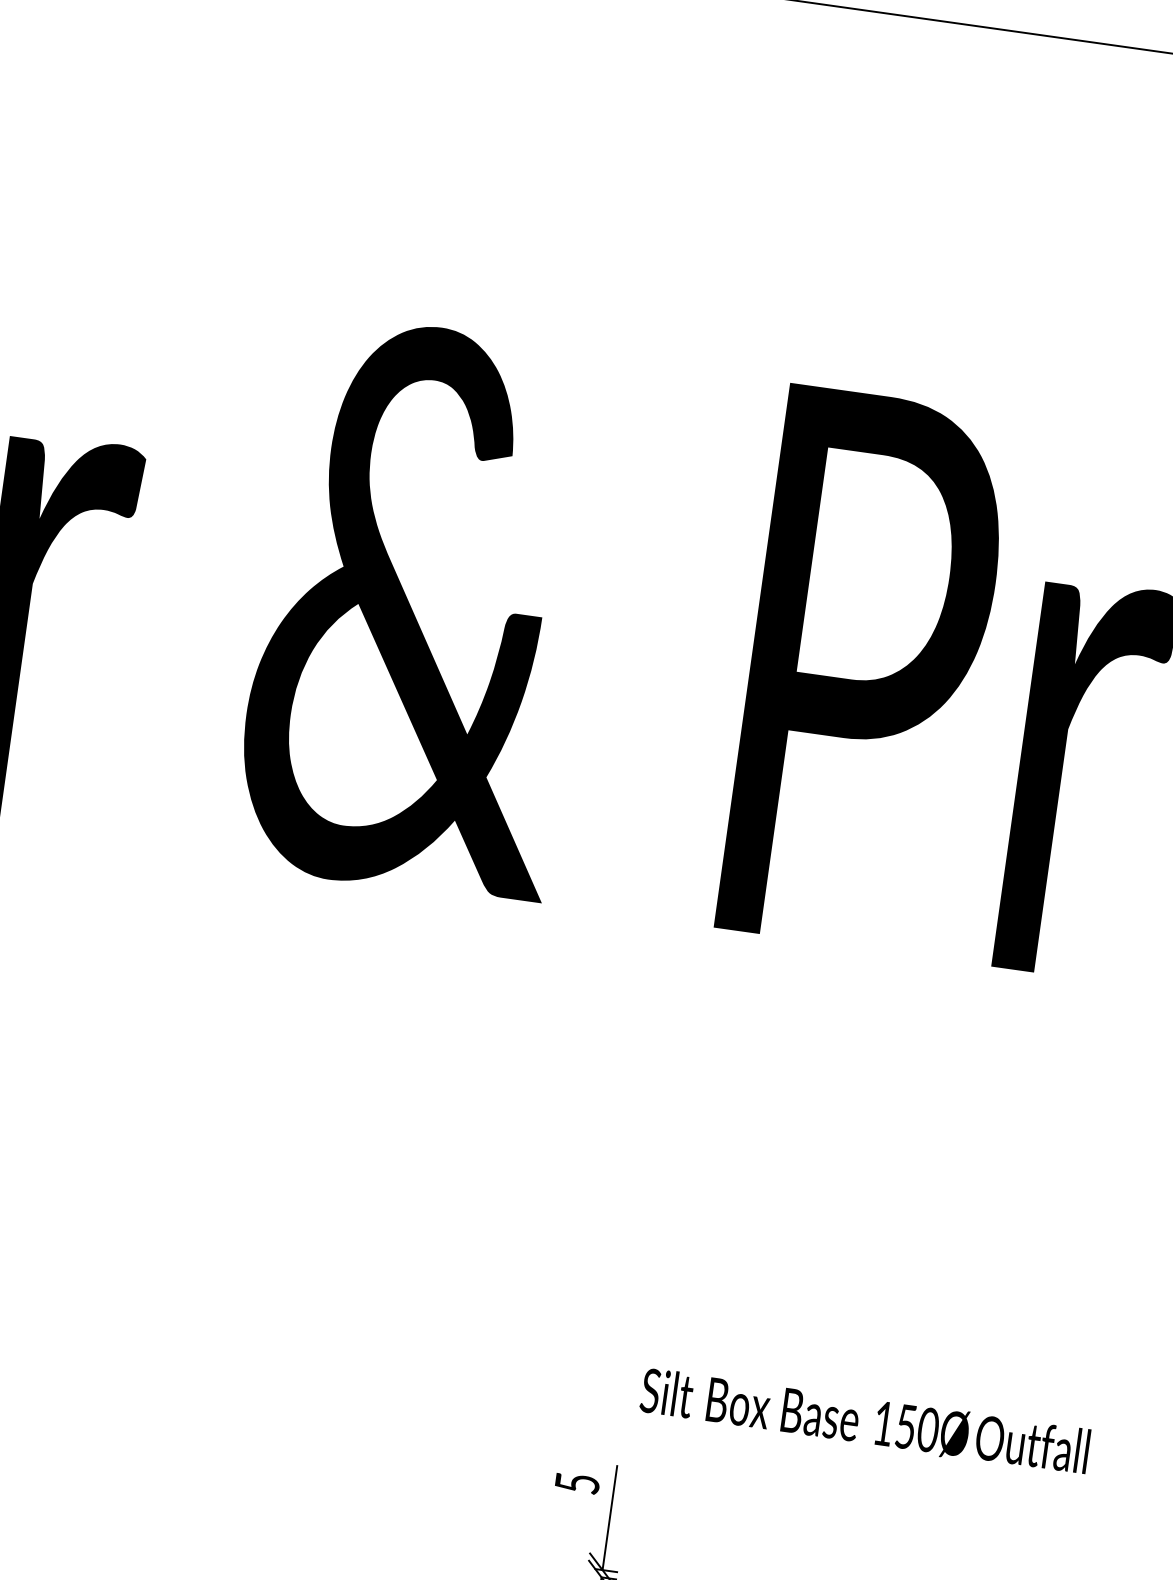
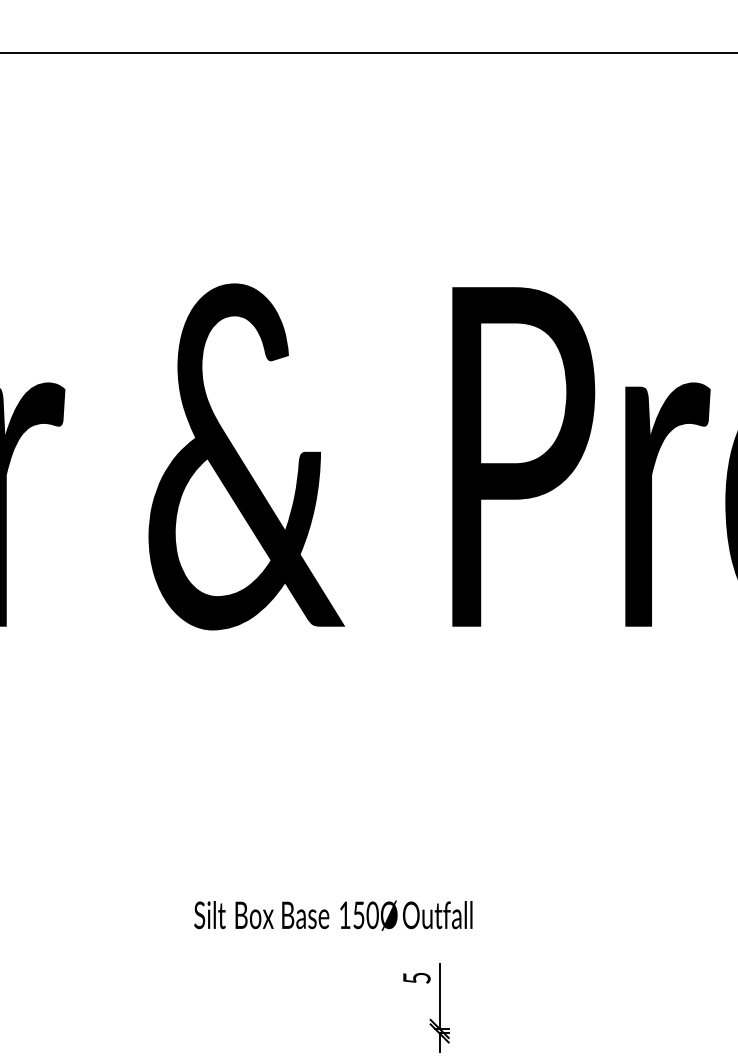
text: (865, 1421) -> (333, 915), moved

